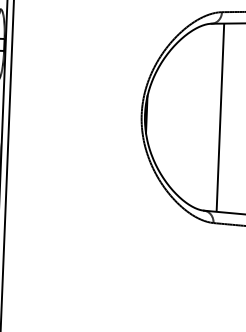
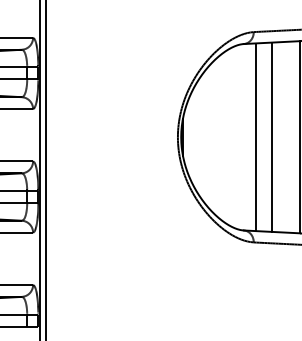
line: (235, 117) -> (271, 136), added

